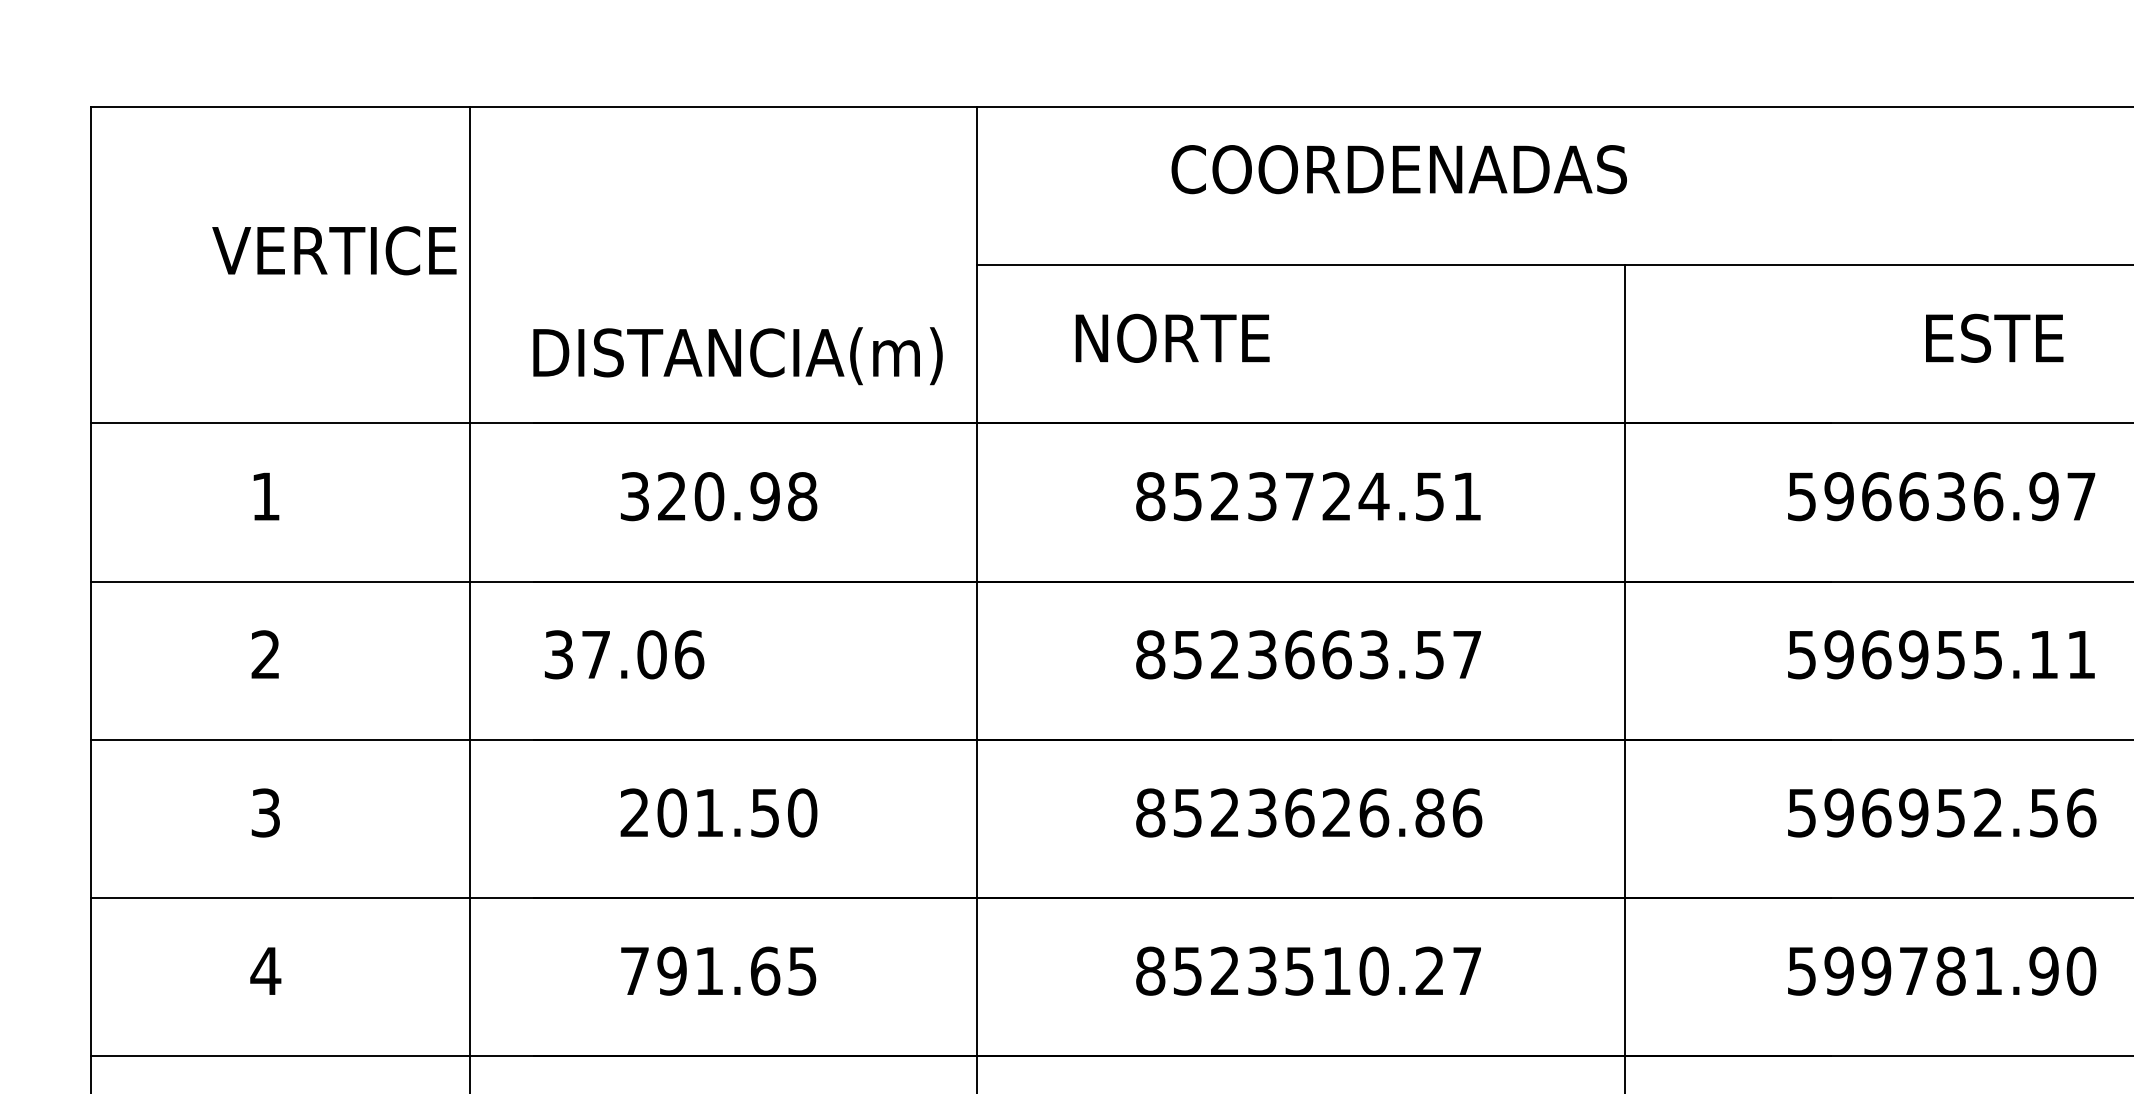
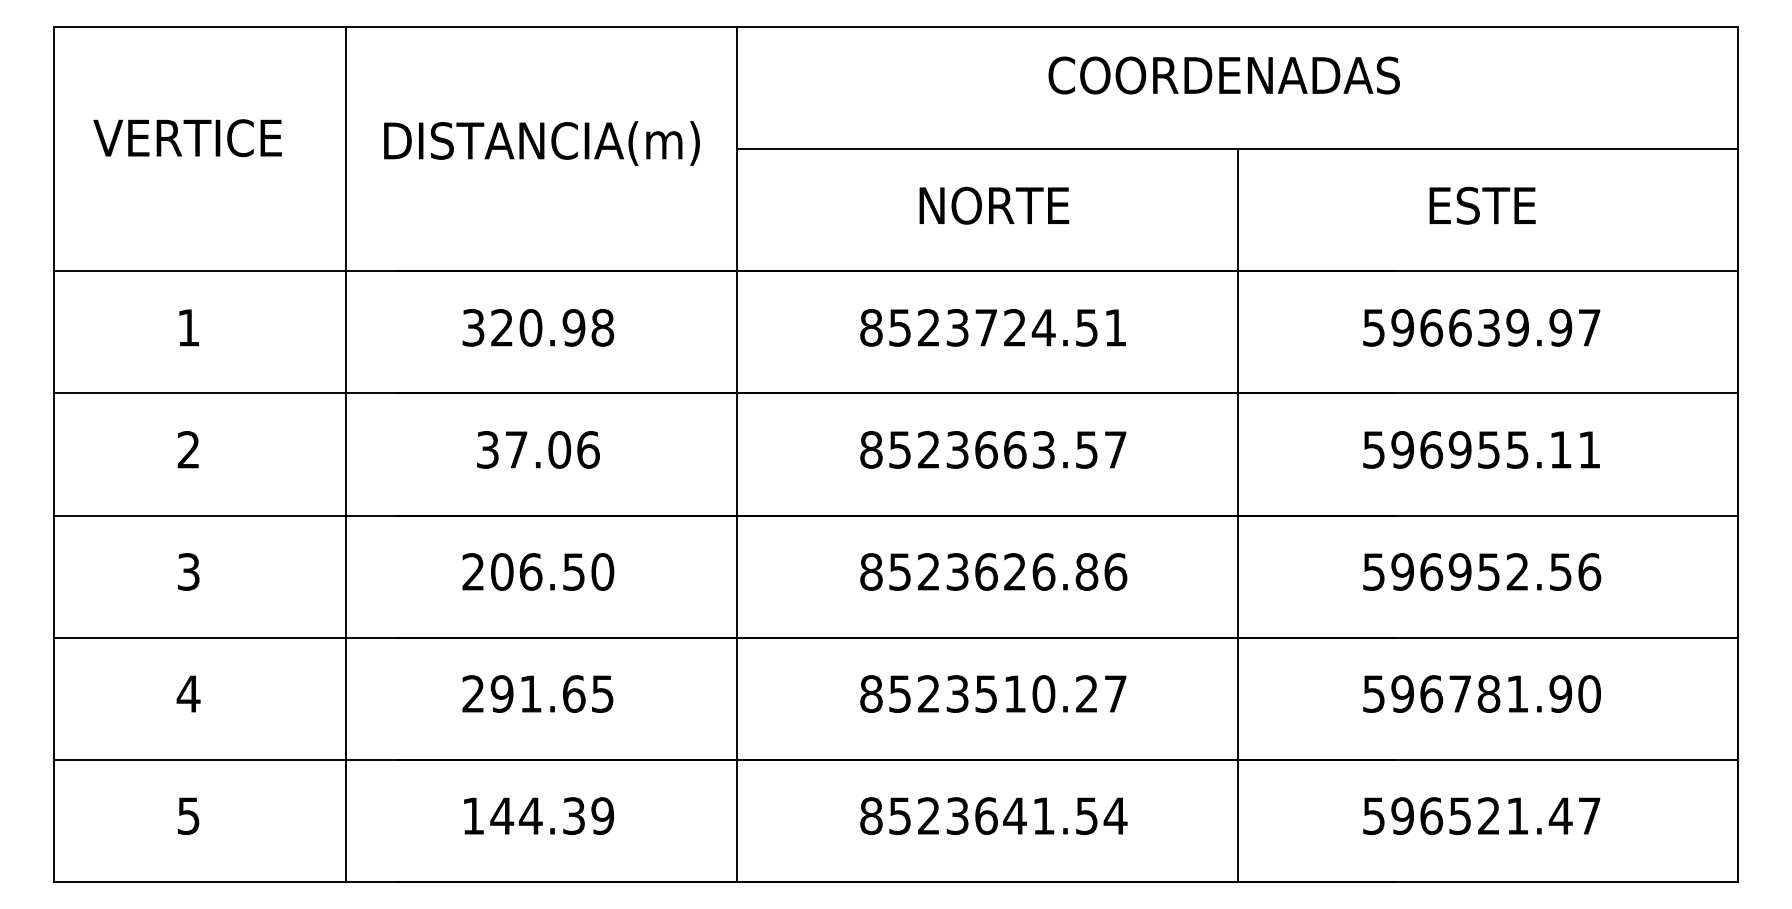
text: (1398, 169) -> (1223, 75), moved
text: (334, 251) -> (187, 138), moved
text: (1172, 338) -> (994, 205), moved
text: (1994, 338) -> (1482, 205), moved
text: (737, 356) -> (541, 143), moved
text: (1987, 496) -> (1517, 327), 596636.97 -> 596639.97
text: (624, 654) -> (538, 449), moved
text: (708, 812) -> (530, 571), 201.50 -> 206.50
text: (633, 970) -> (472, 693), 791.65 -> 291.65
text: (1876, 970) -> (1431, 693), 599781.90 -> 596781.90

